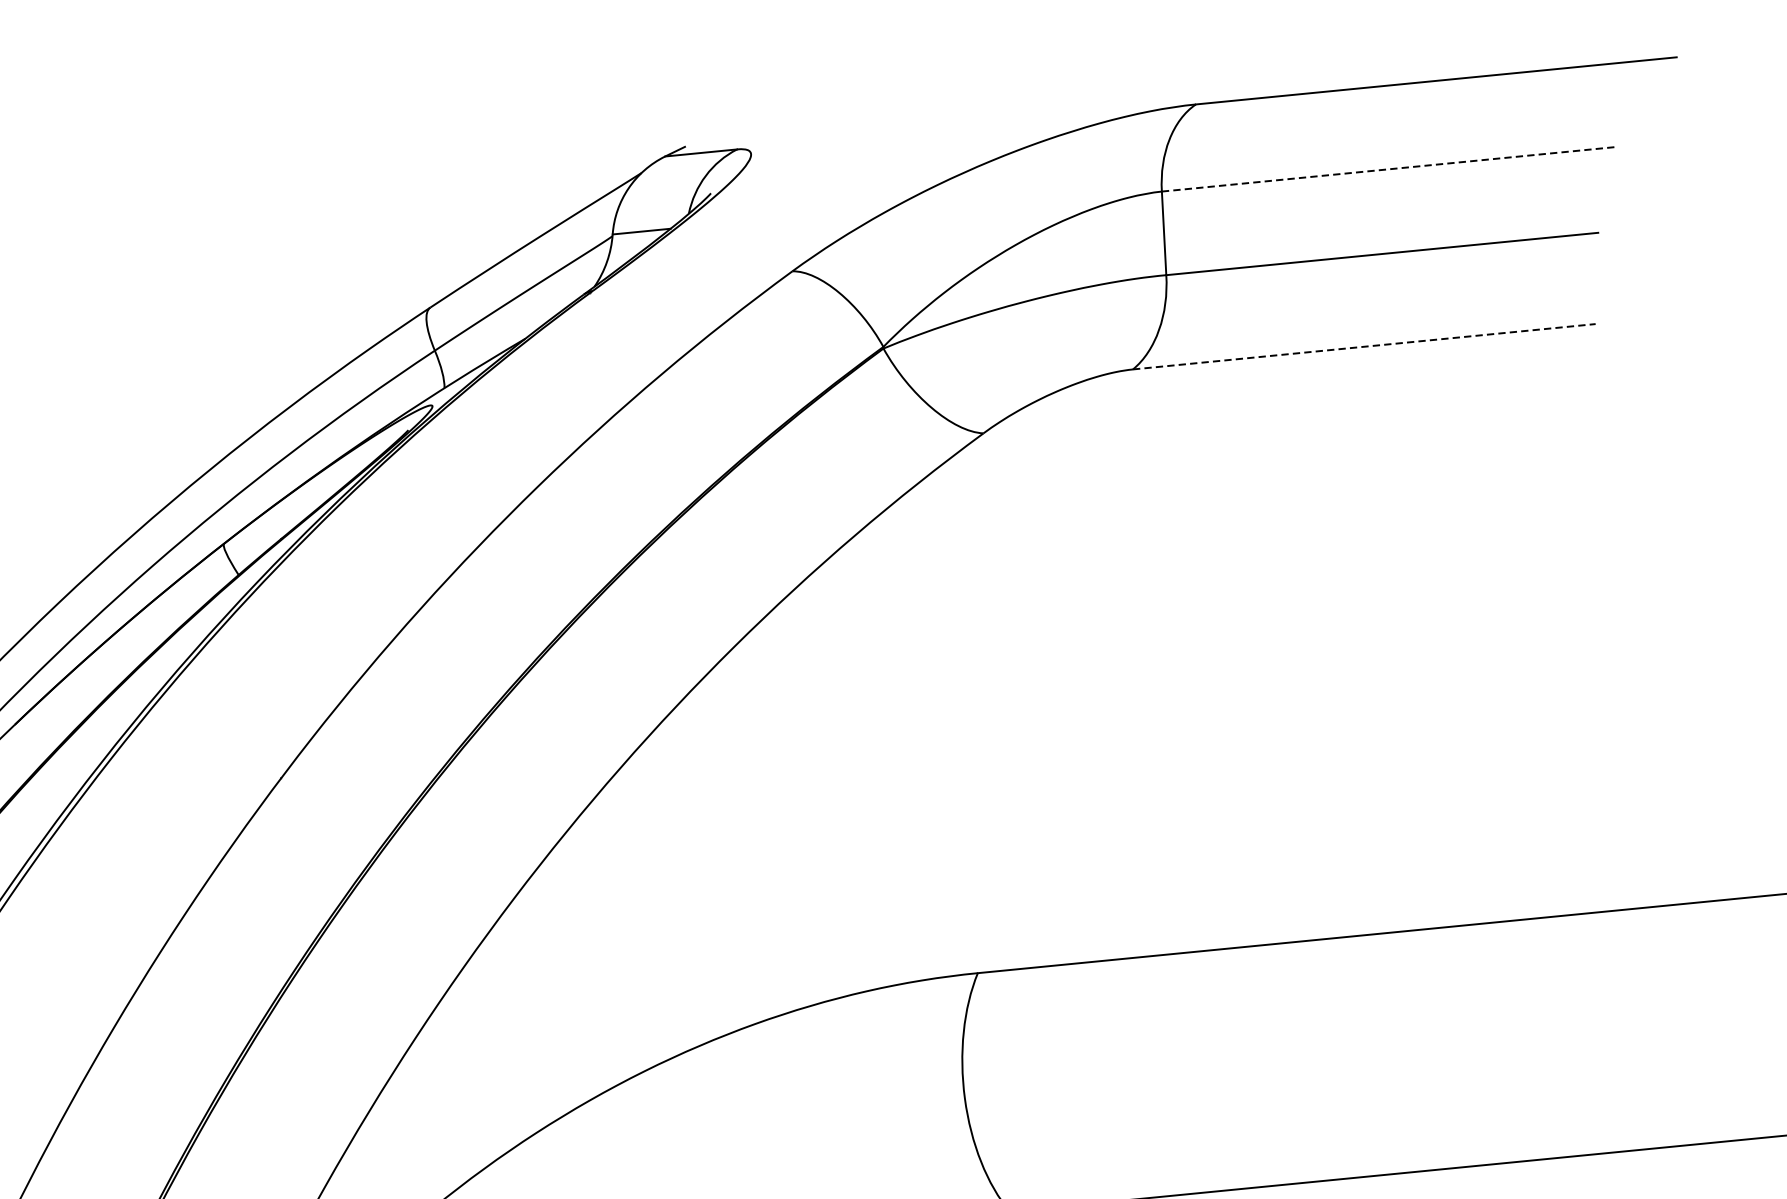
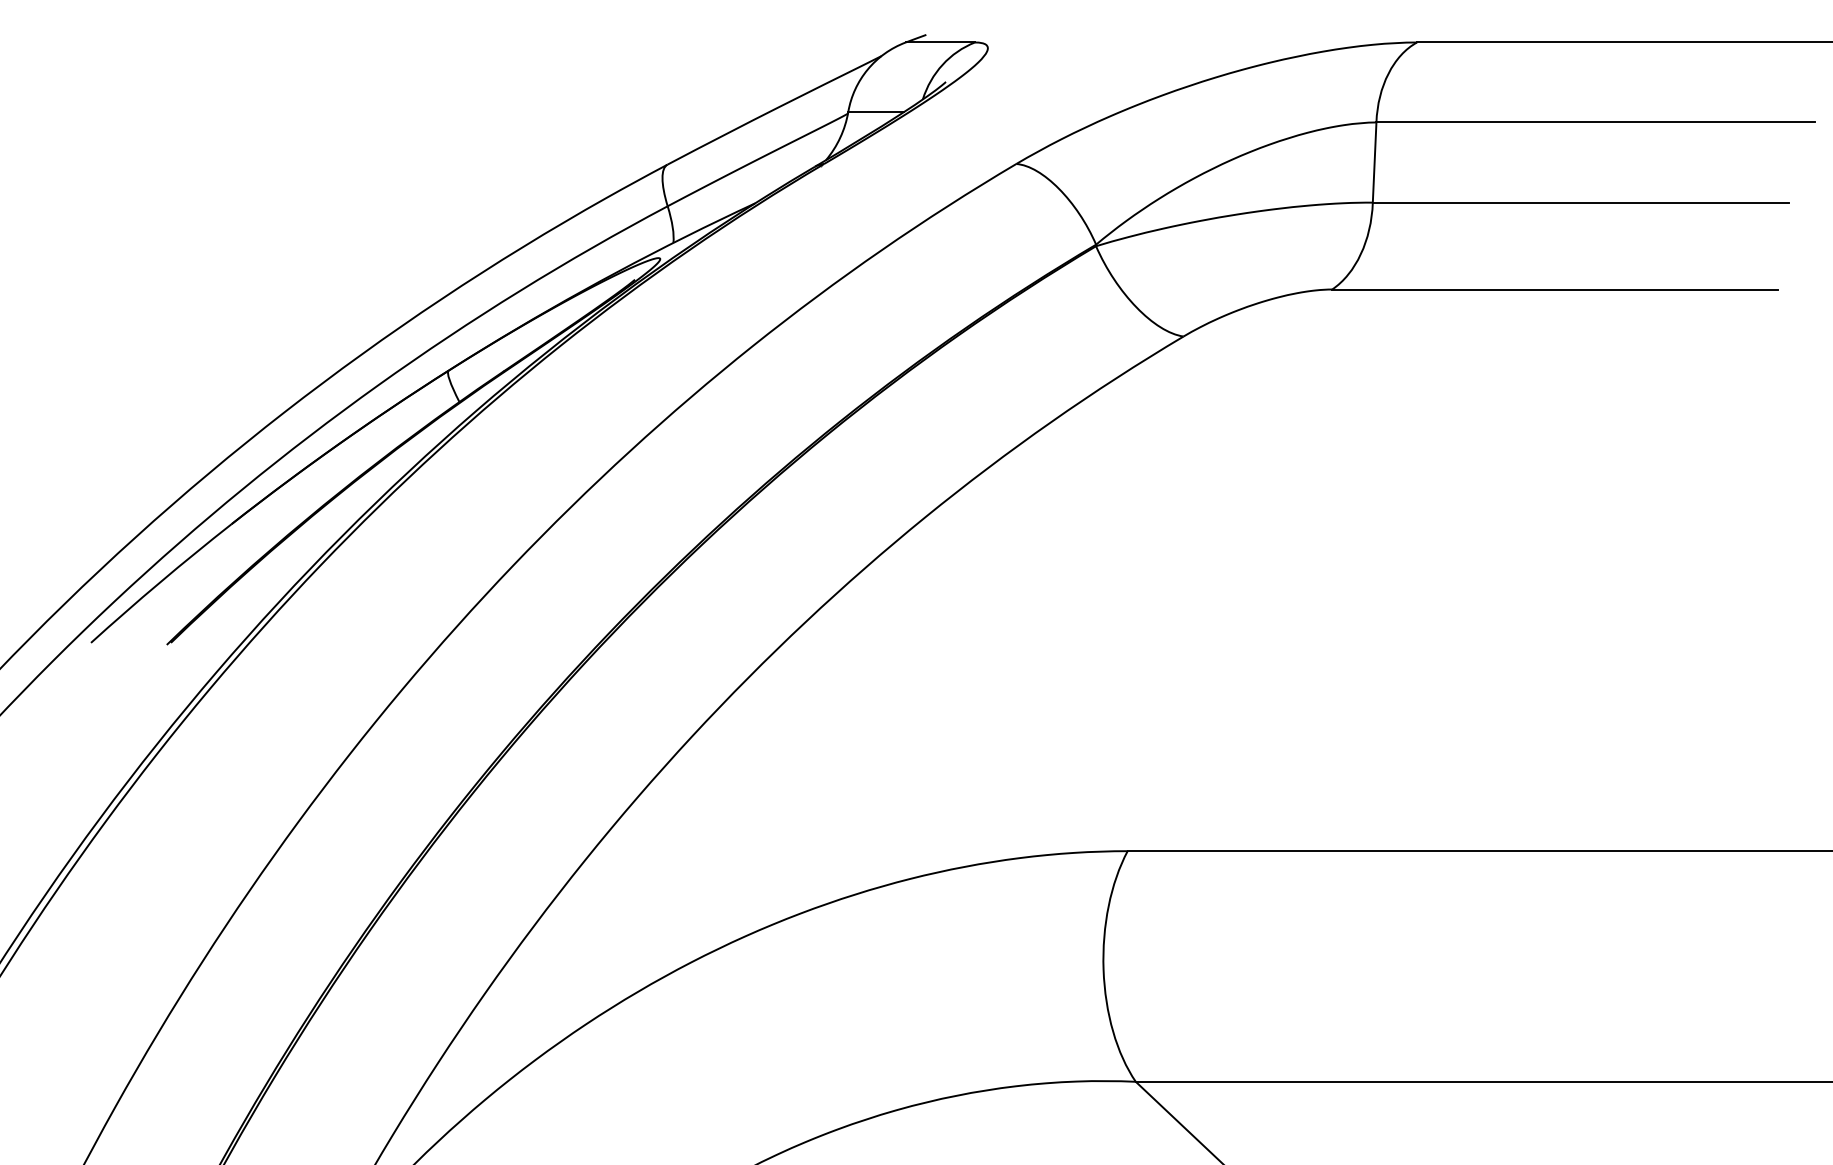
line: (1390, 169) -> (1596, 122), dashed -> solid
line: (1364, 346) -> (1555, 289), dashed -> solid

